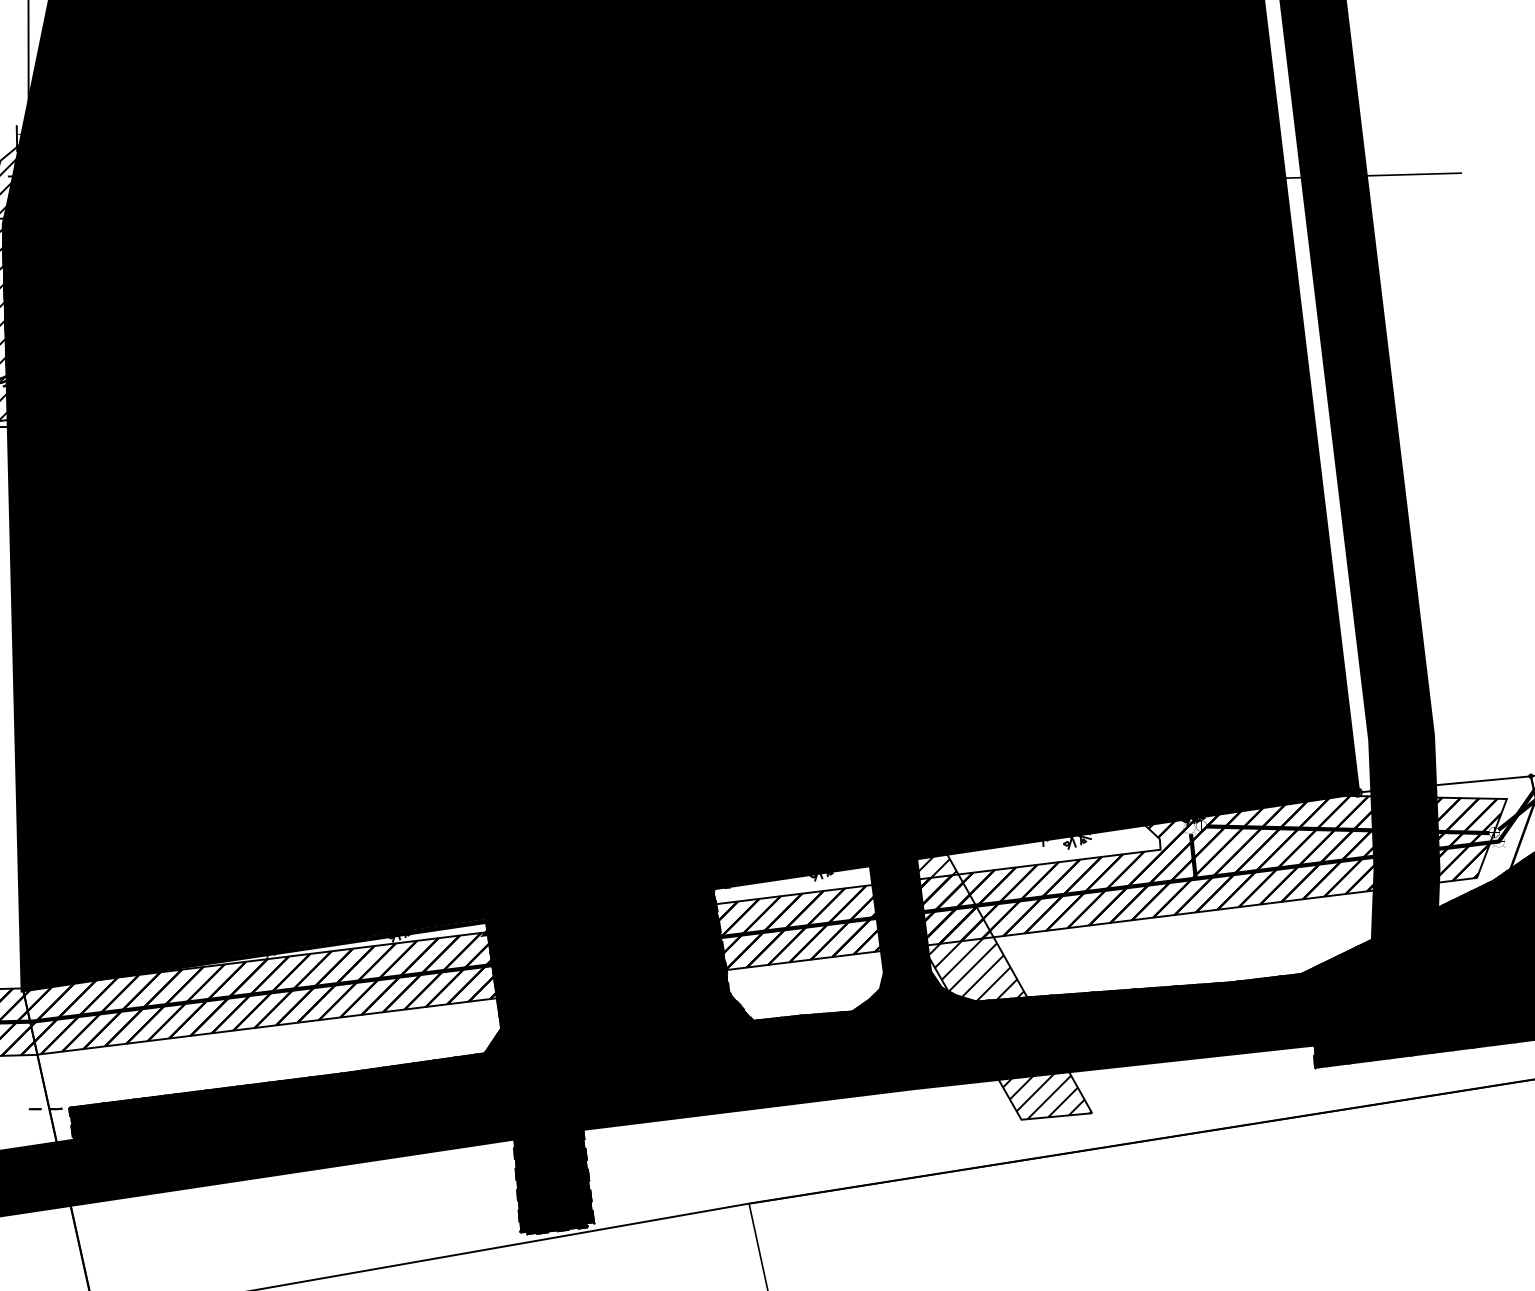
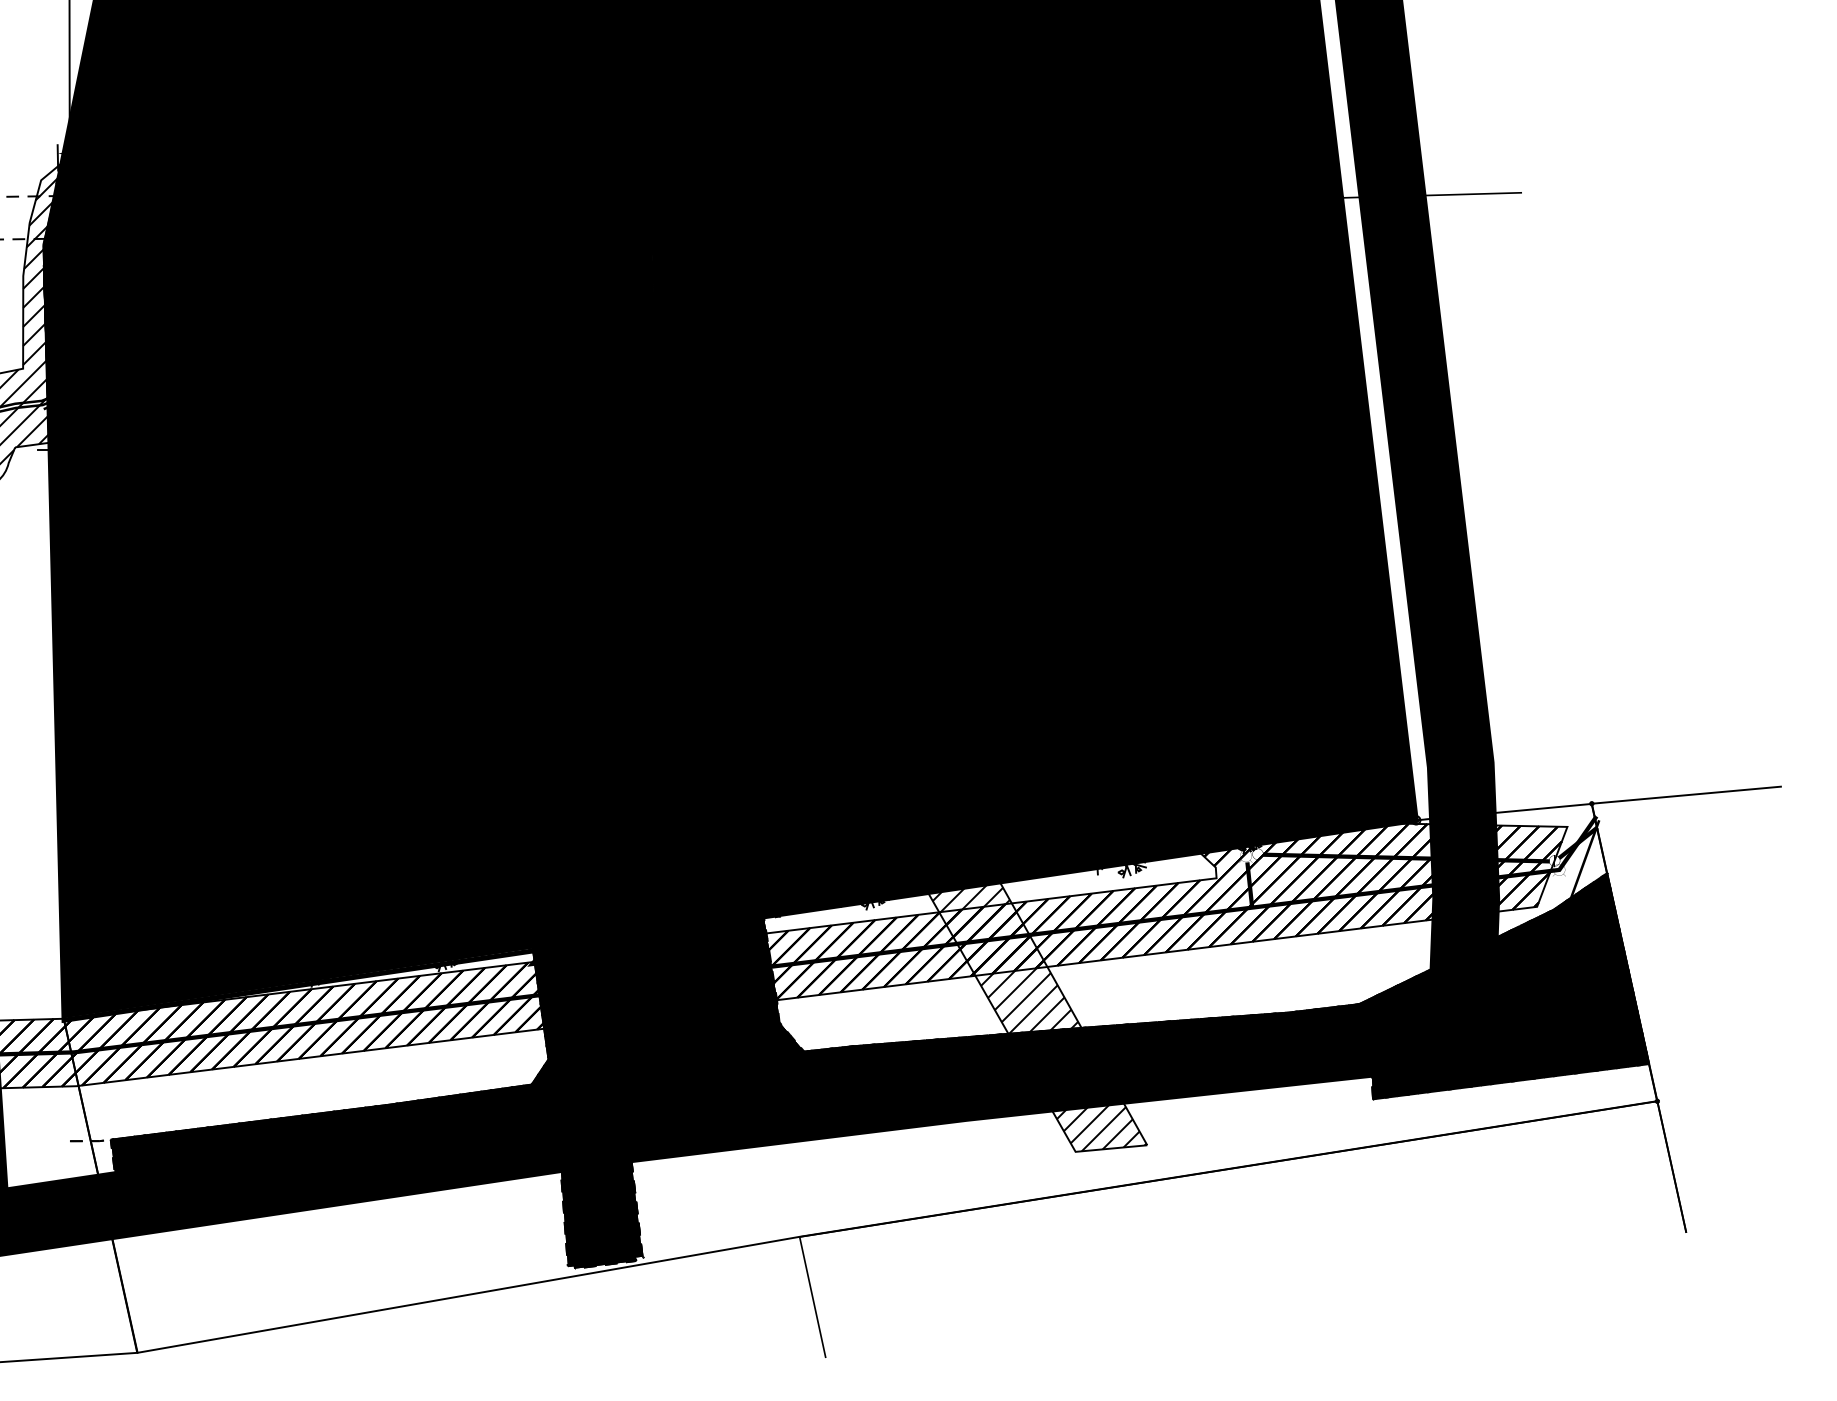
fill: (915, 934) -> (968, 964), removed

